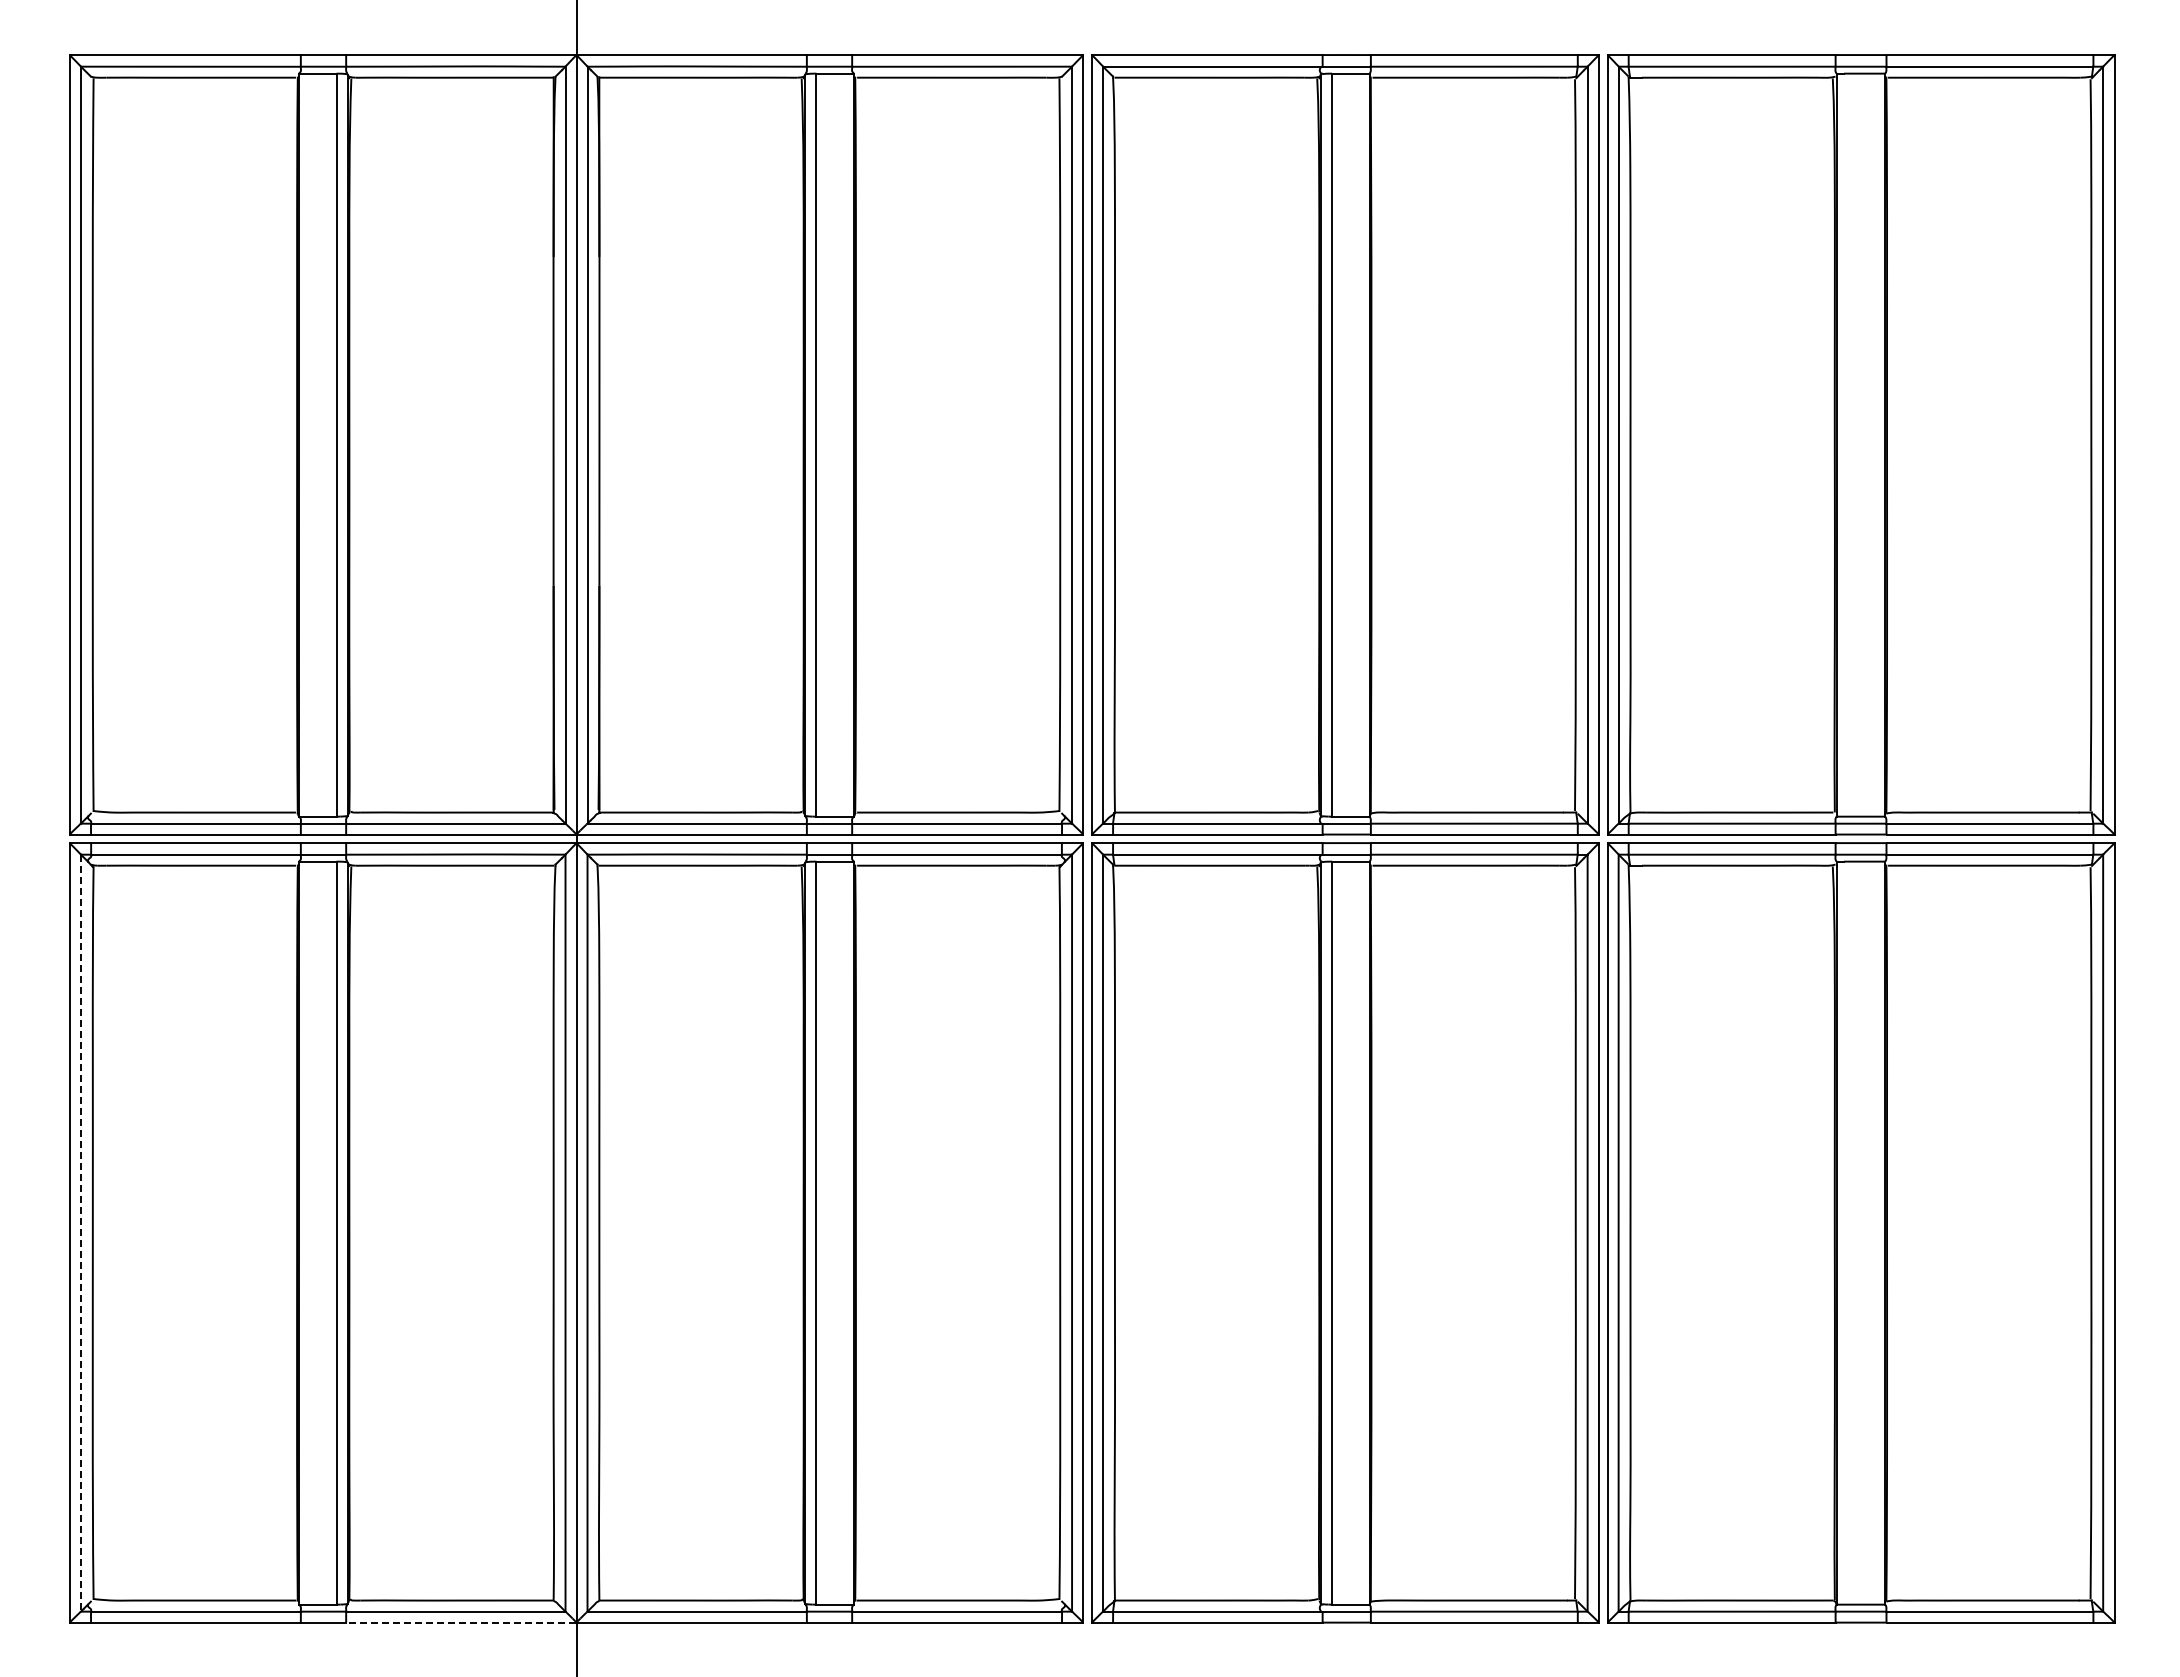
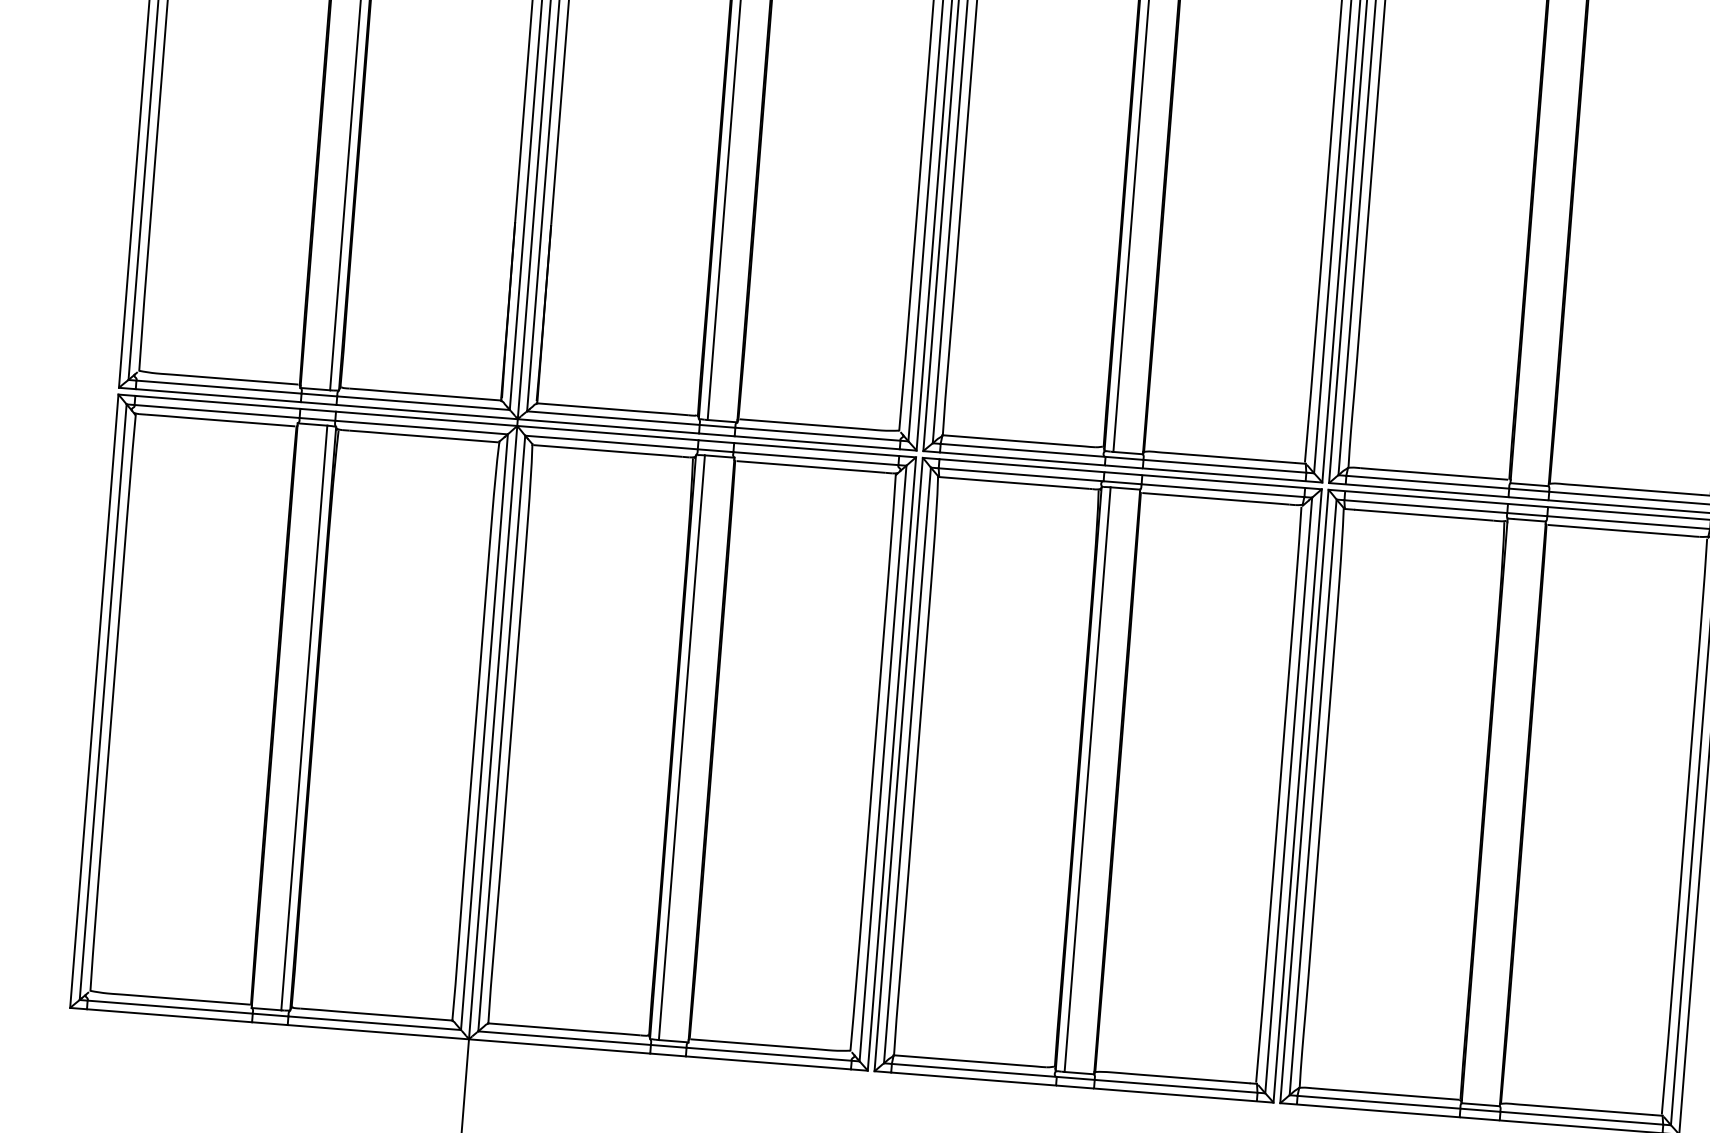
line: (80, 1233) -> (102, 702), dashed -> solid
line: (460, 1622) -> (377, 1032), dashed -> solid

